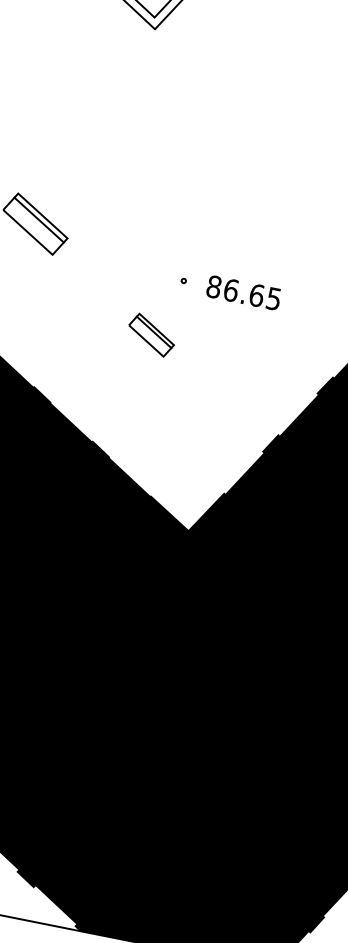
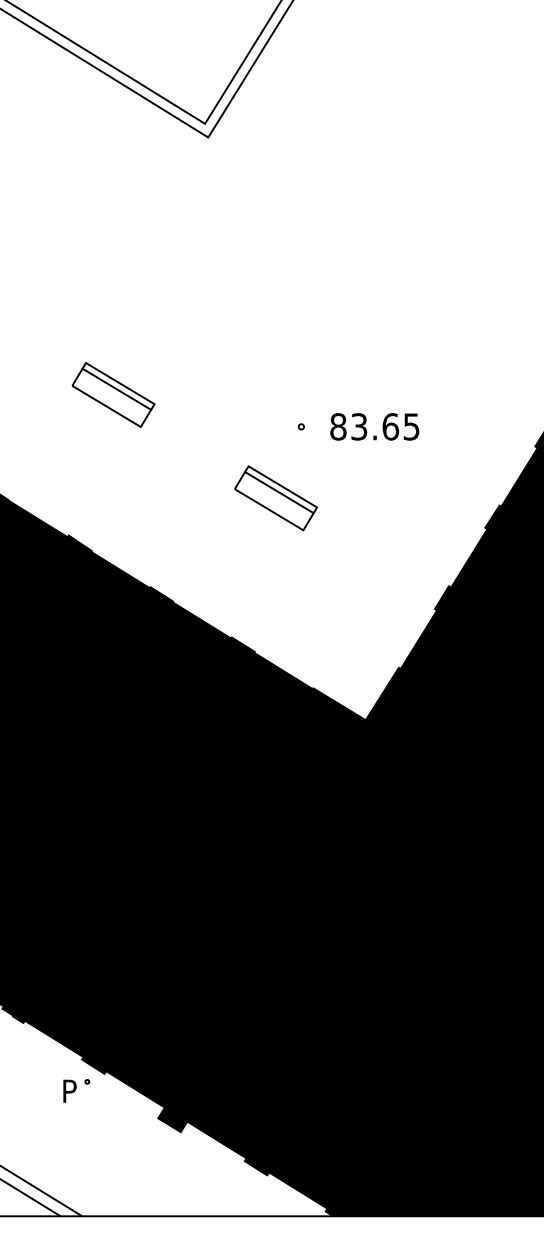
text: (231, 290) -> (359, 426), 86.65 -> 83.65
part: (151, 335) -> (276, 498), size x1.43

